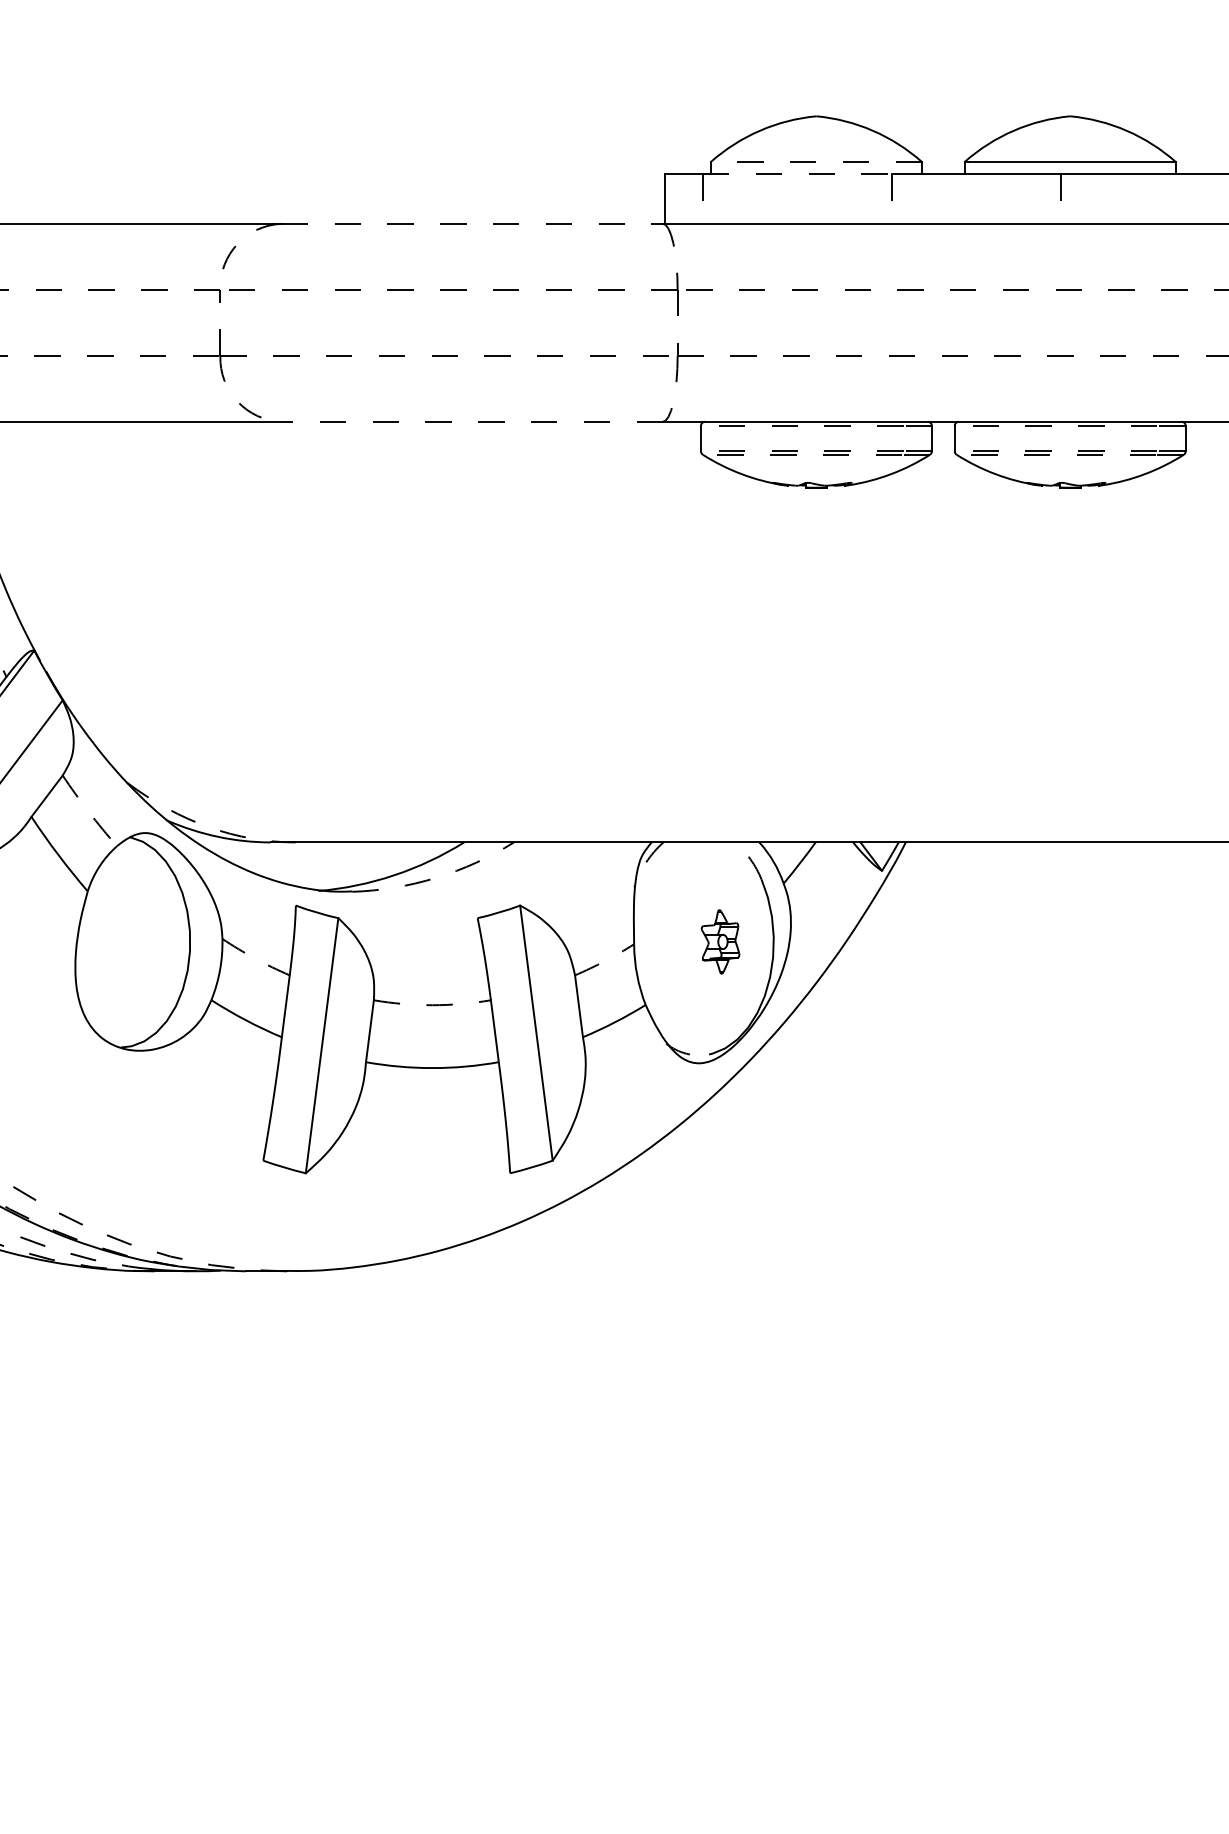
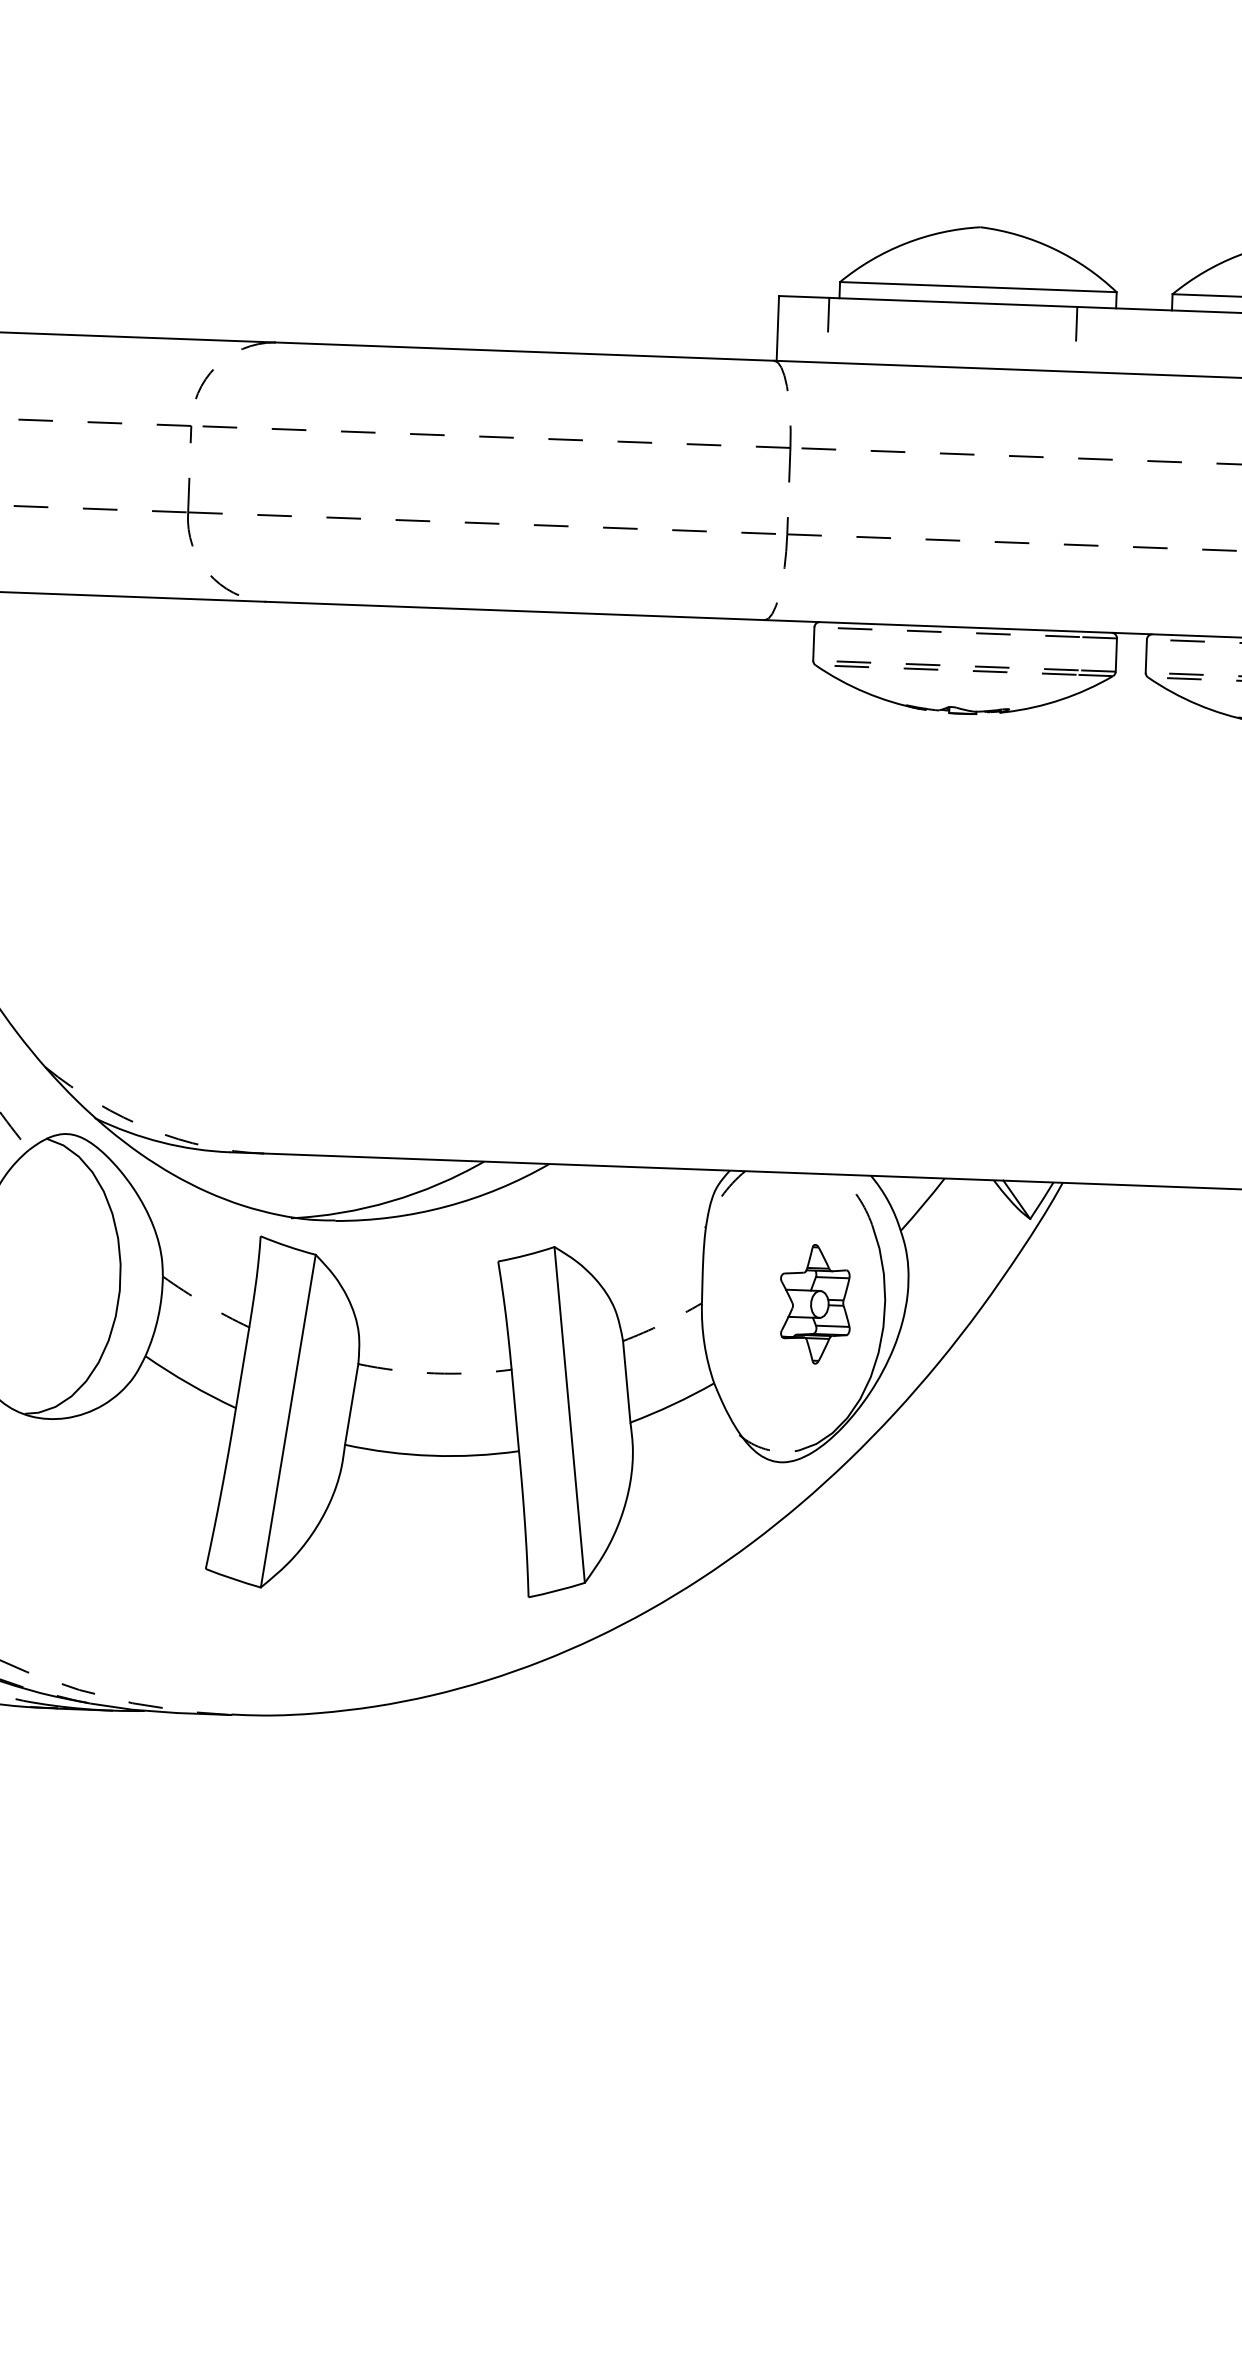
line: (816, 162) -> (978, 287), dashed -> solid
line: (797, 174) -> (952, 302), dashed -> solid
line: (472, 223) -> (524, 351), dashed -> solid
line: (472, 421) -> (515, 610), dashed -> solid
arc: (436, 877) -> (446, 1206), dashed -> solid
part: (720, 941) -> (815, 1303), size x1.43

